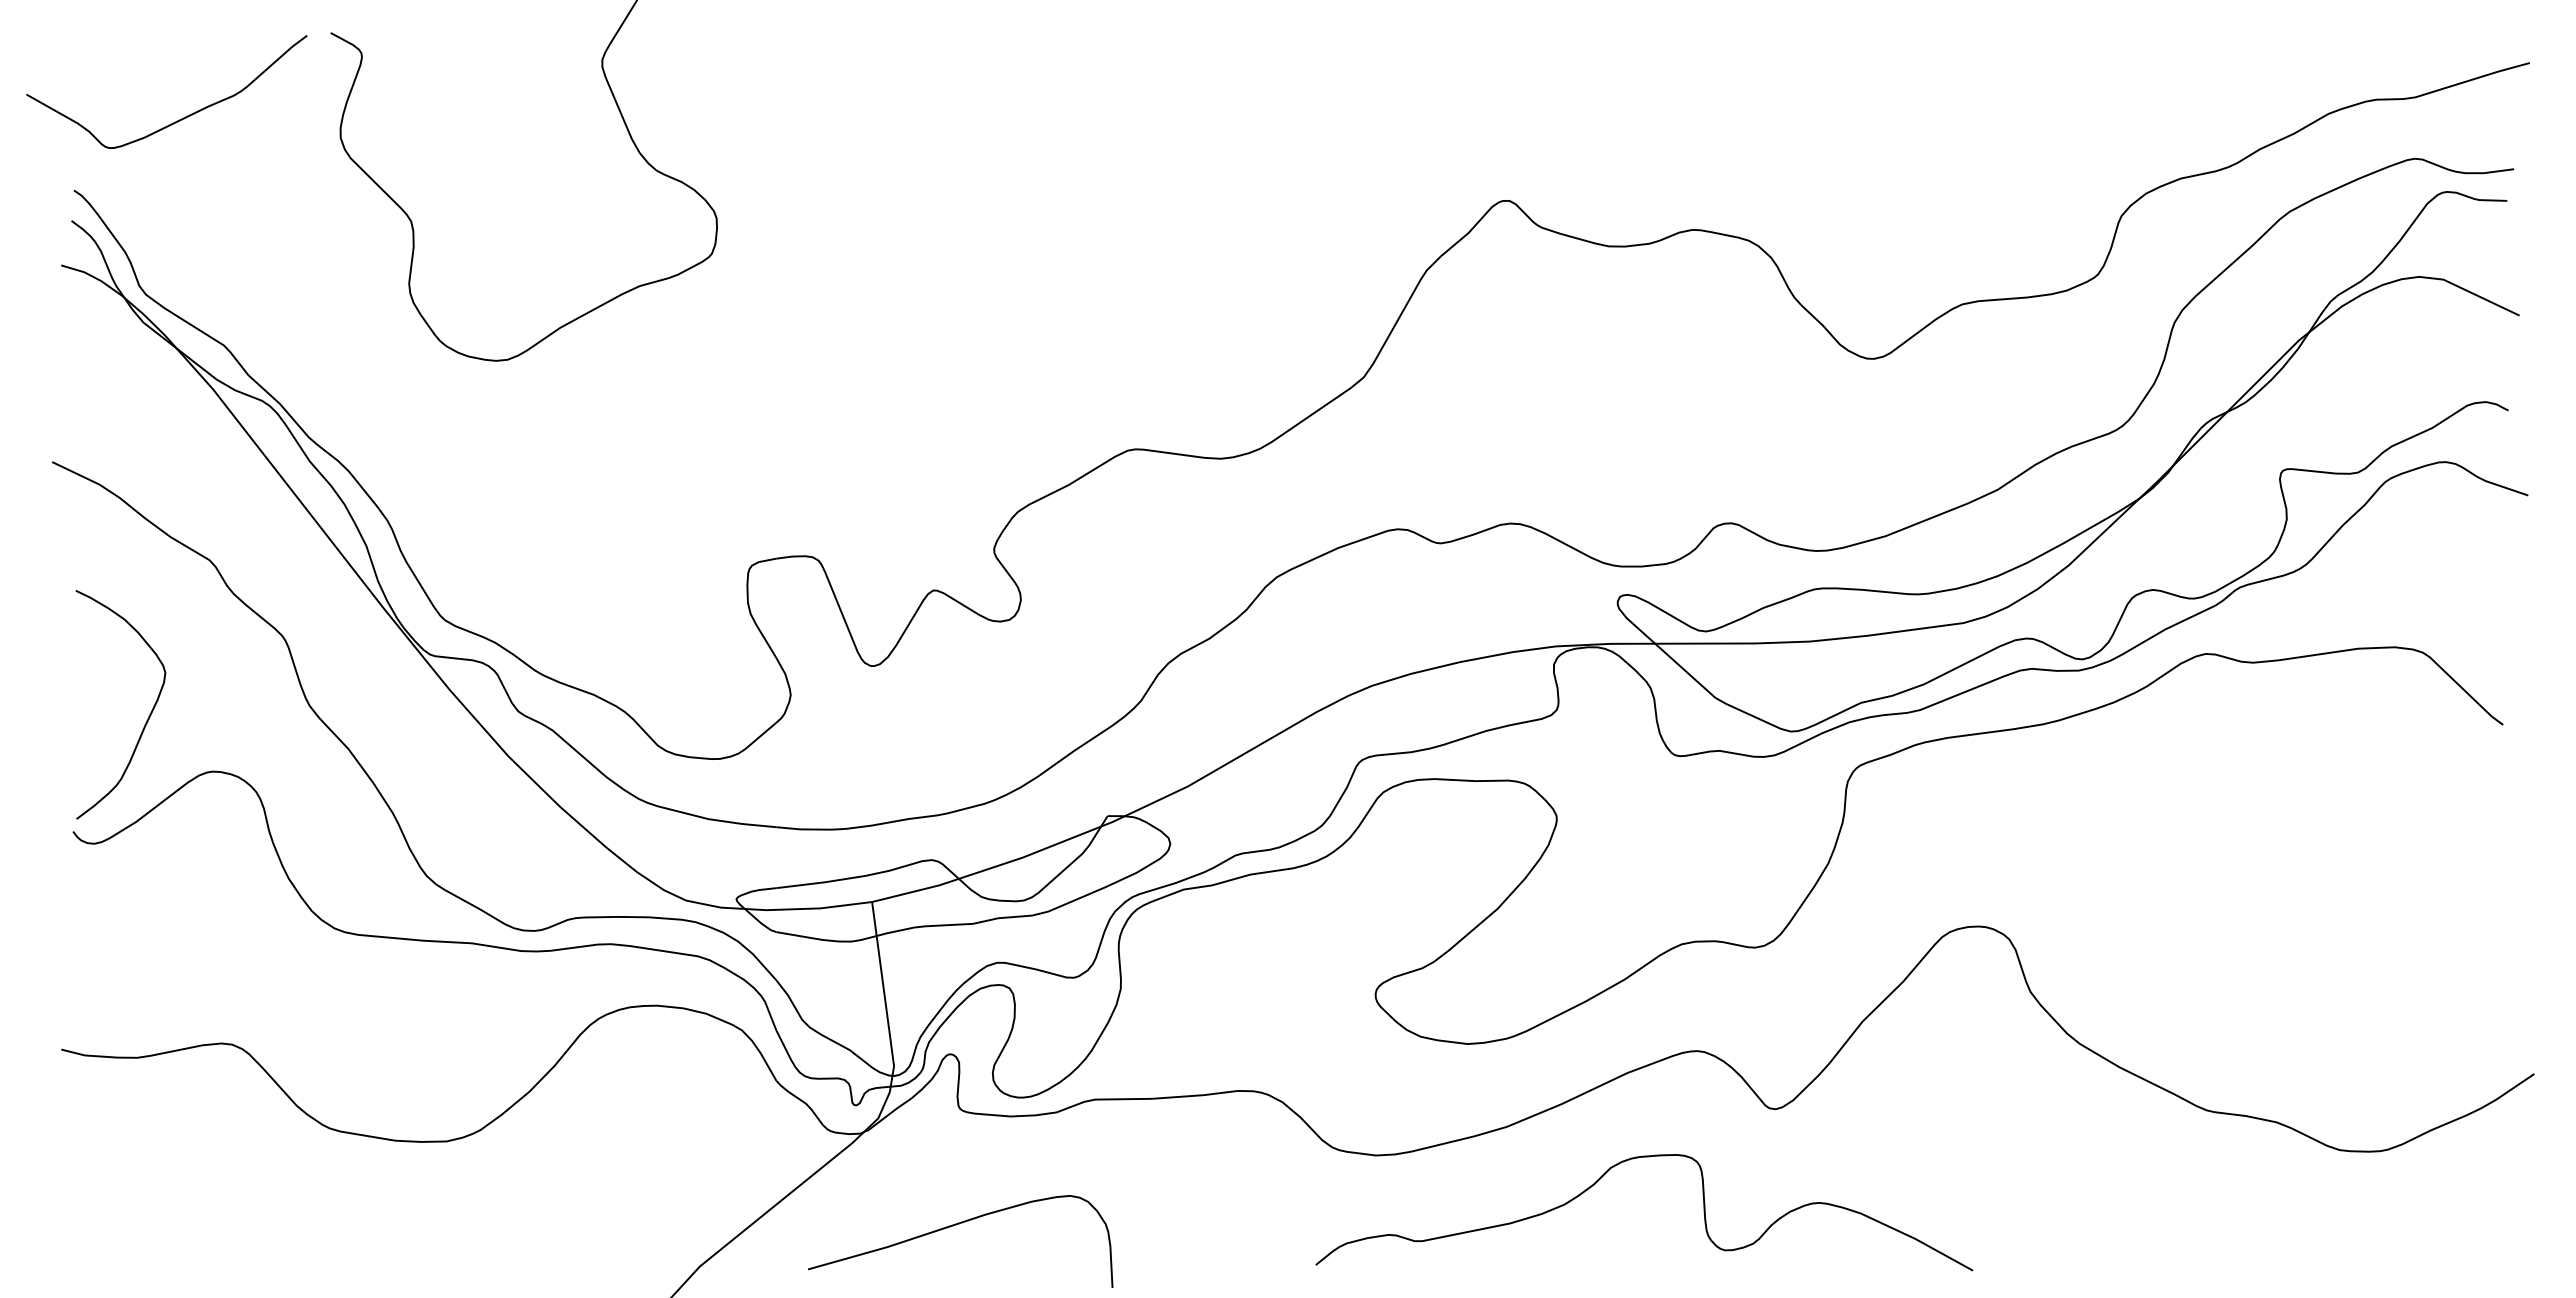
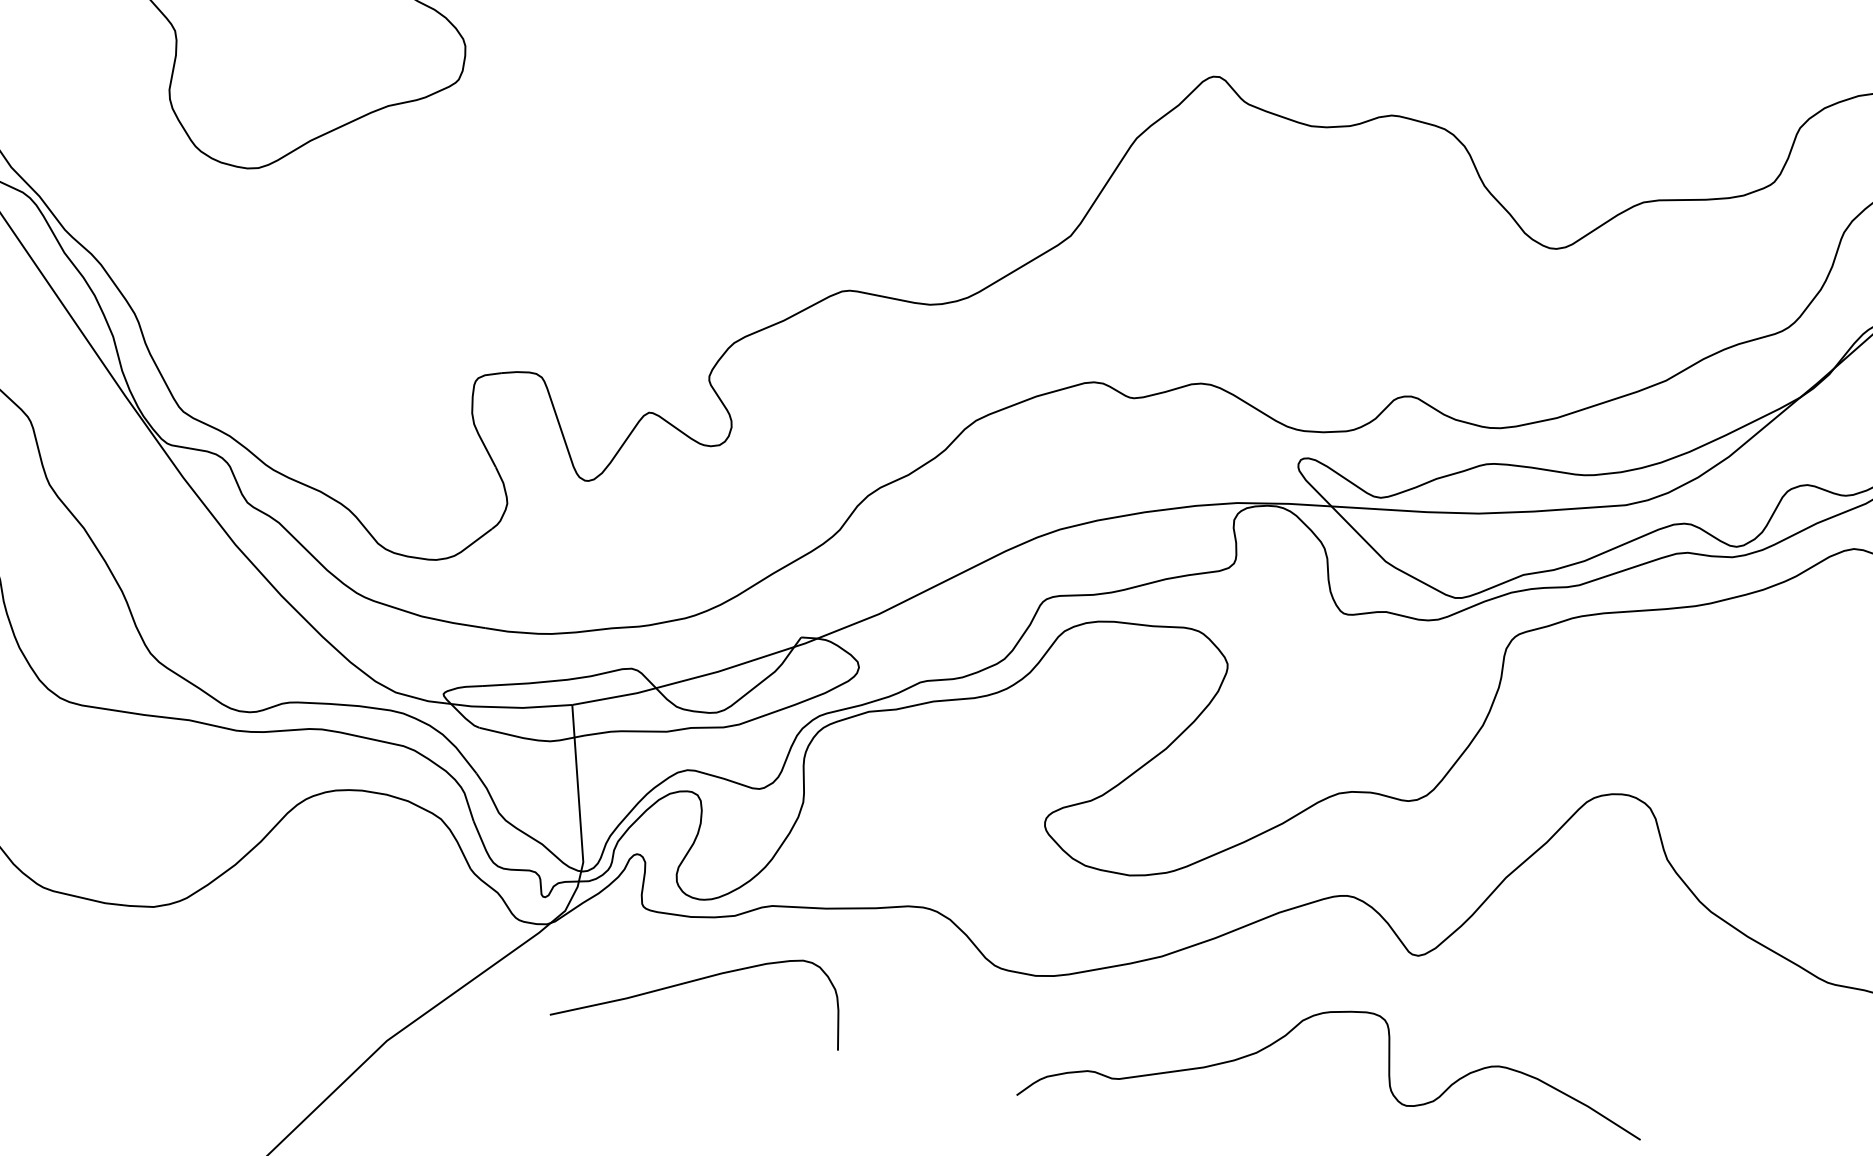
curve: (1626, 1161) -> (1317, 1015), moved
curve: (956, 1225) -> (693, 981), moved

